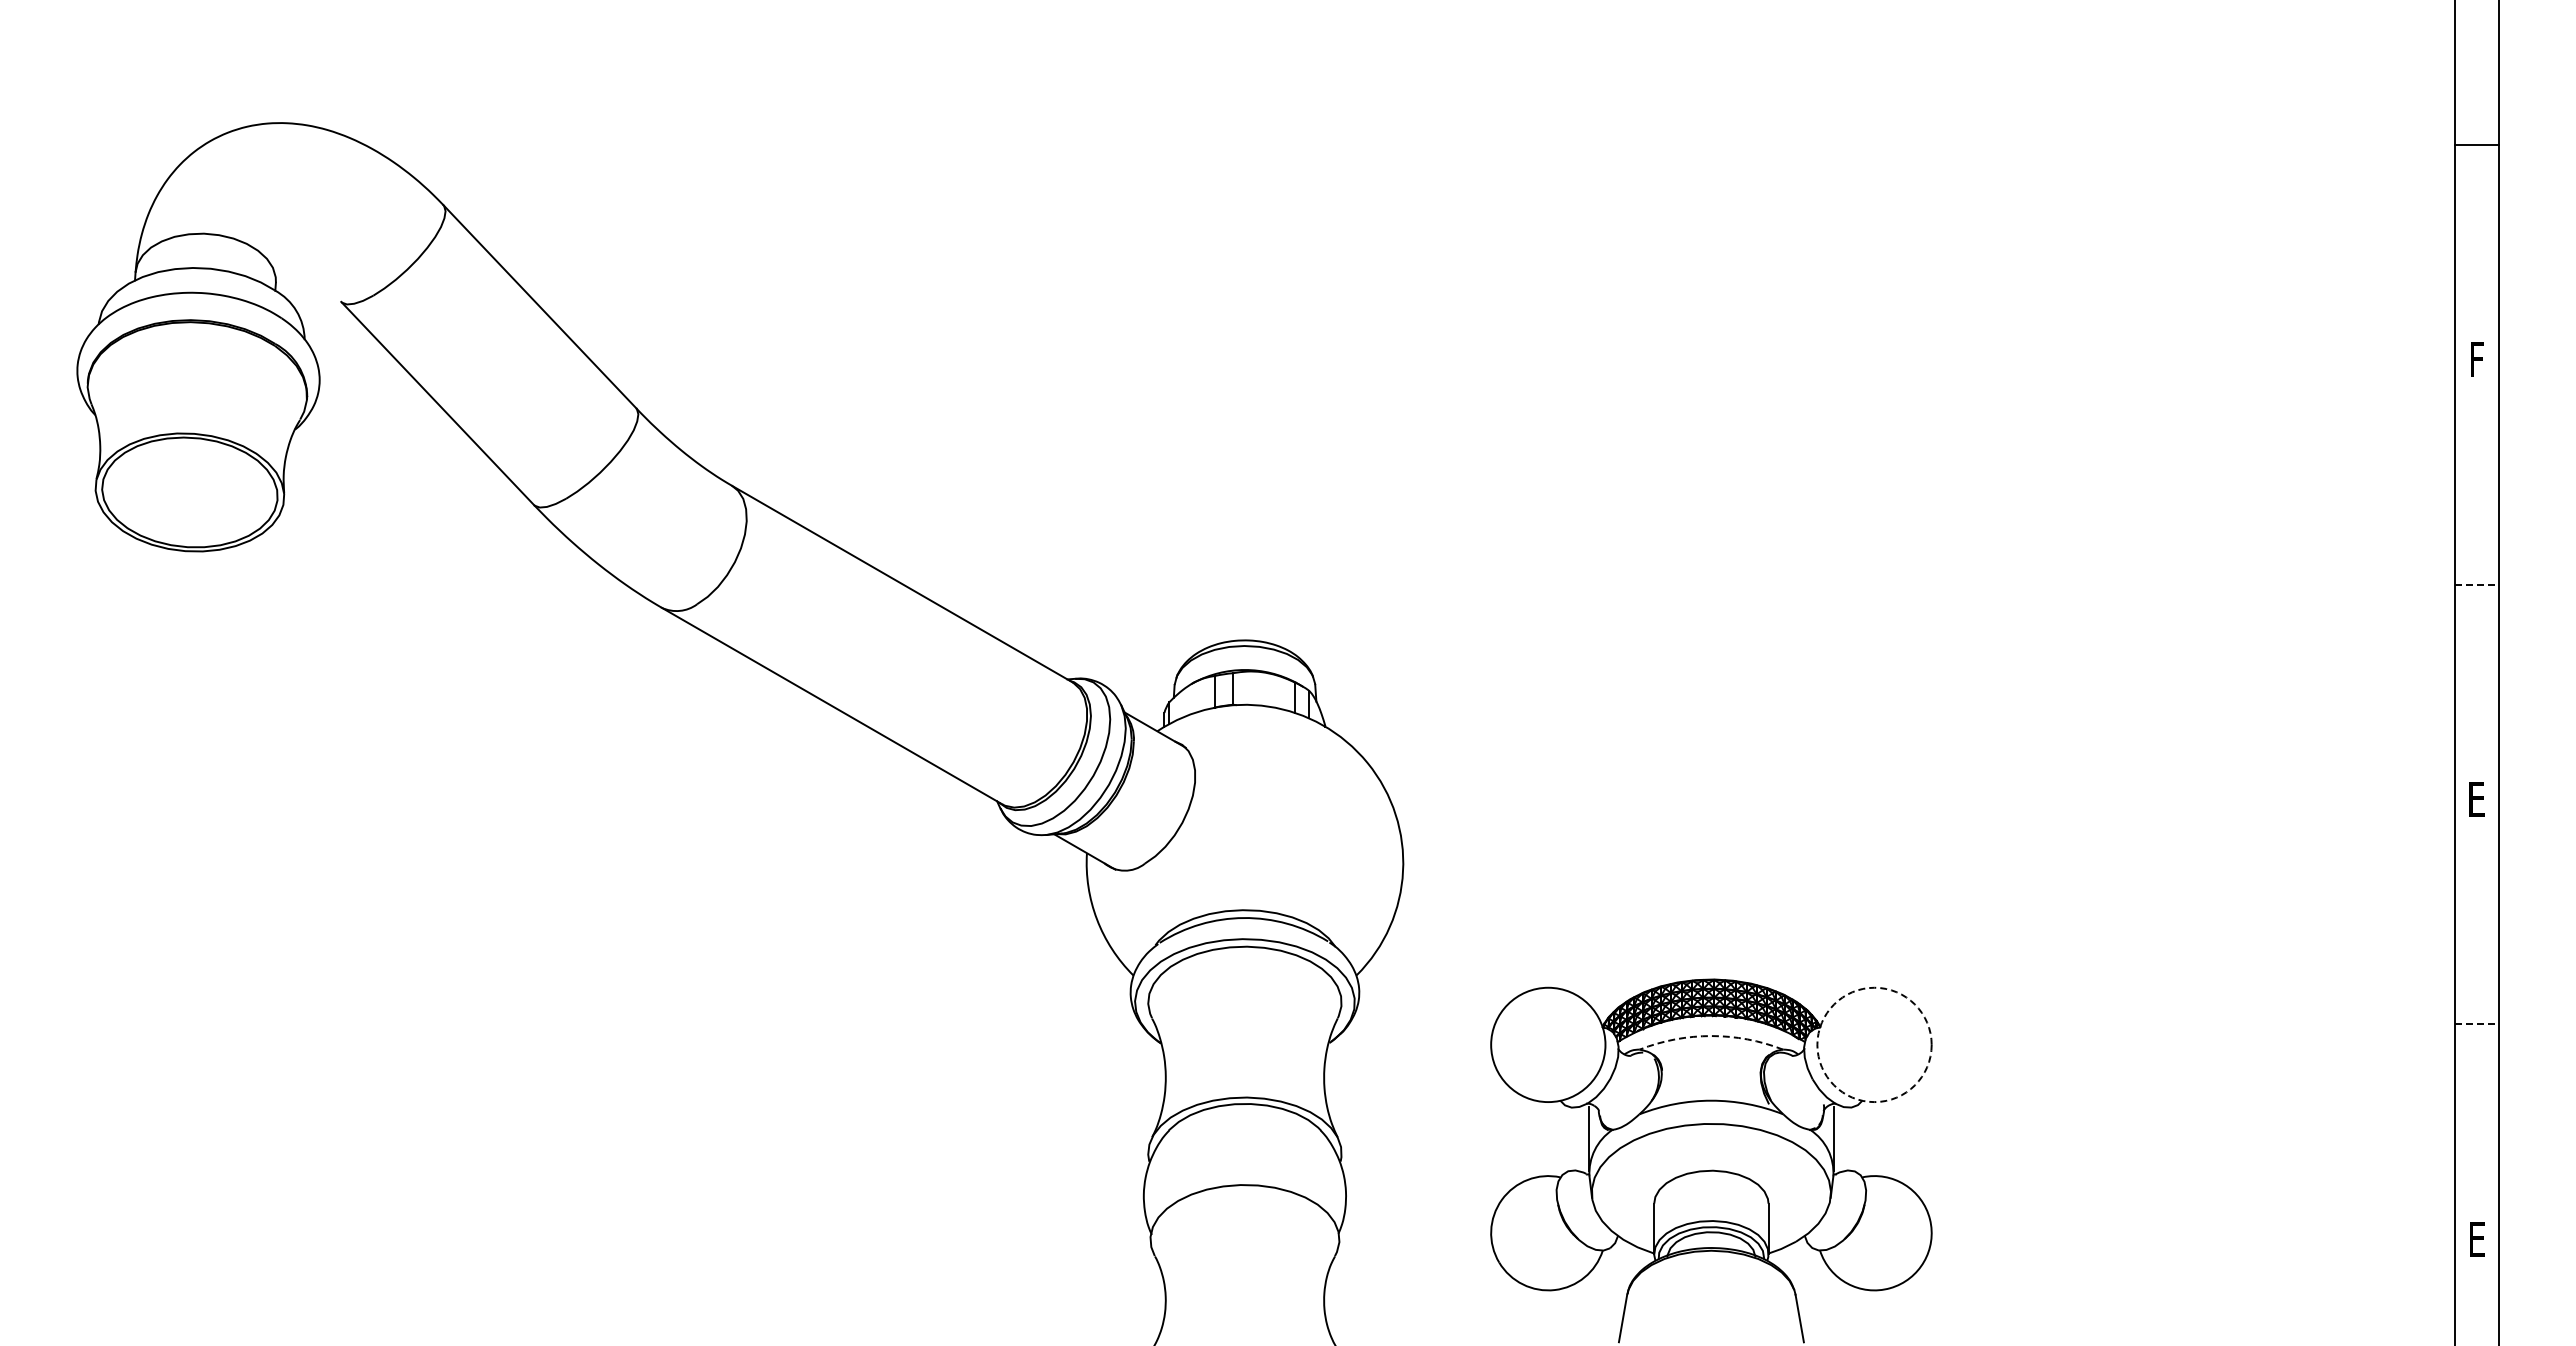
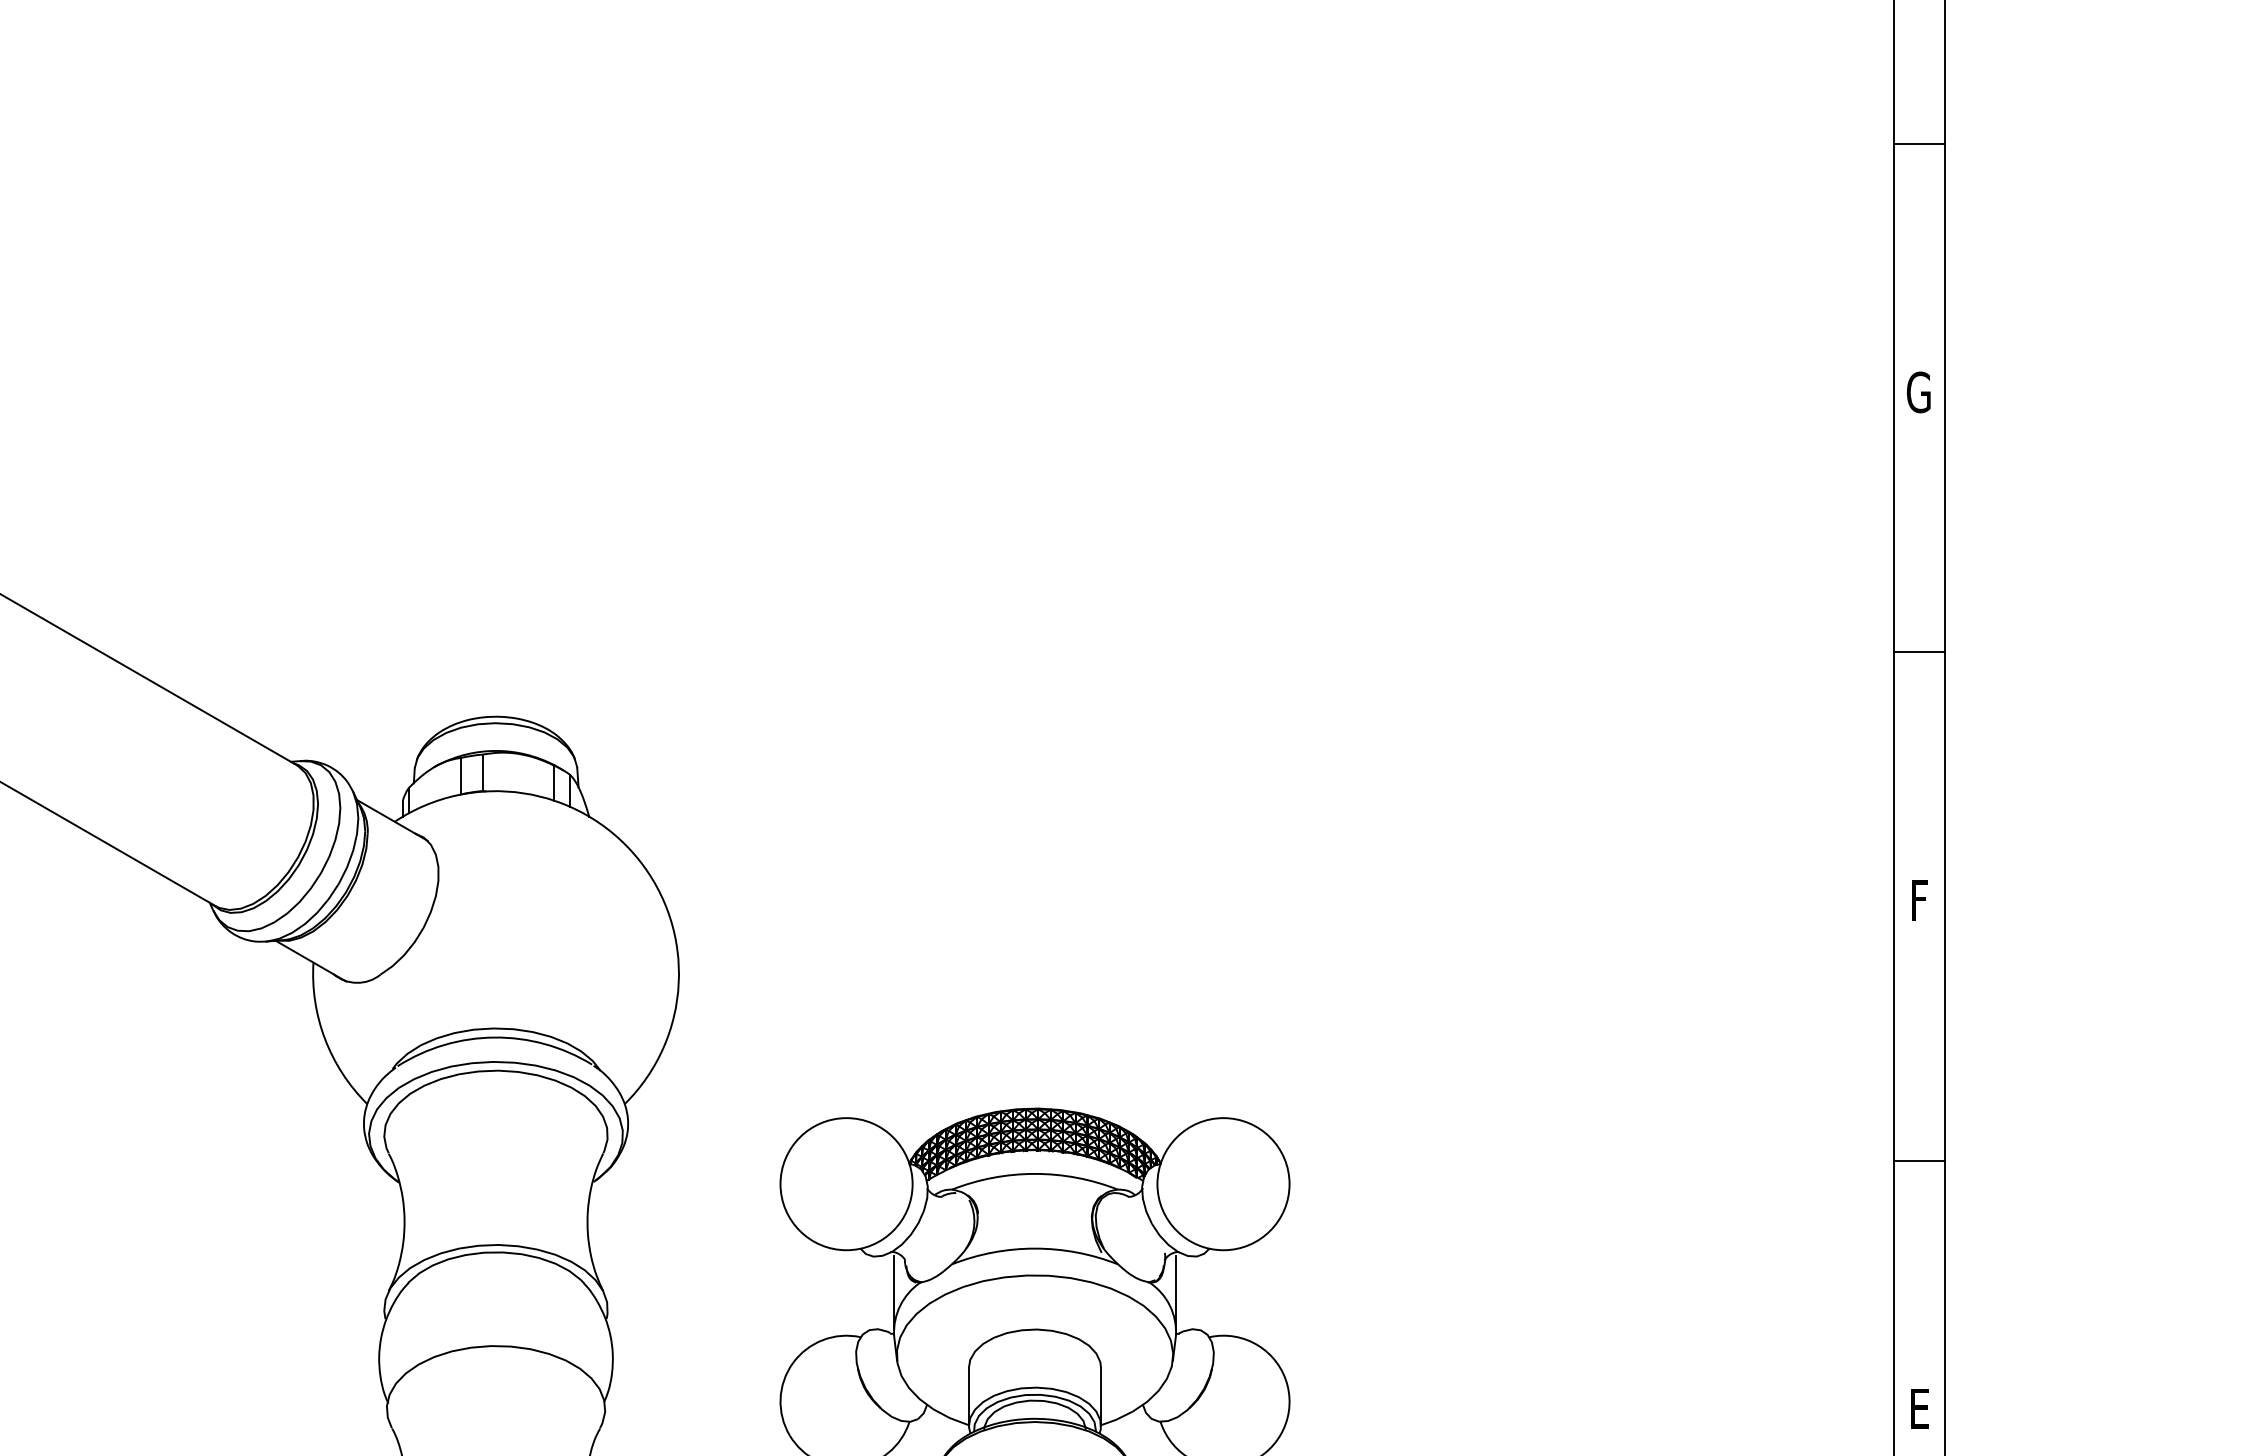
text: (2476, 359) -> (1919, 392), F -> G
line: (2476, 584) -> (1919, 652), dashed -> solid
text: (2476, 799) -> (1919, 900), E -> F
line: (2476, 1024) -> (1919, 1160), dashed -> solid
arc: (1711, 1036) -> (1035, 1174), dashed -> solid
circle: (1874, 1044) -> (1223, 1183), dashed -> solid

